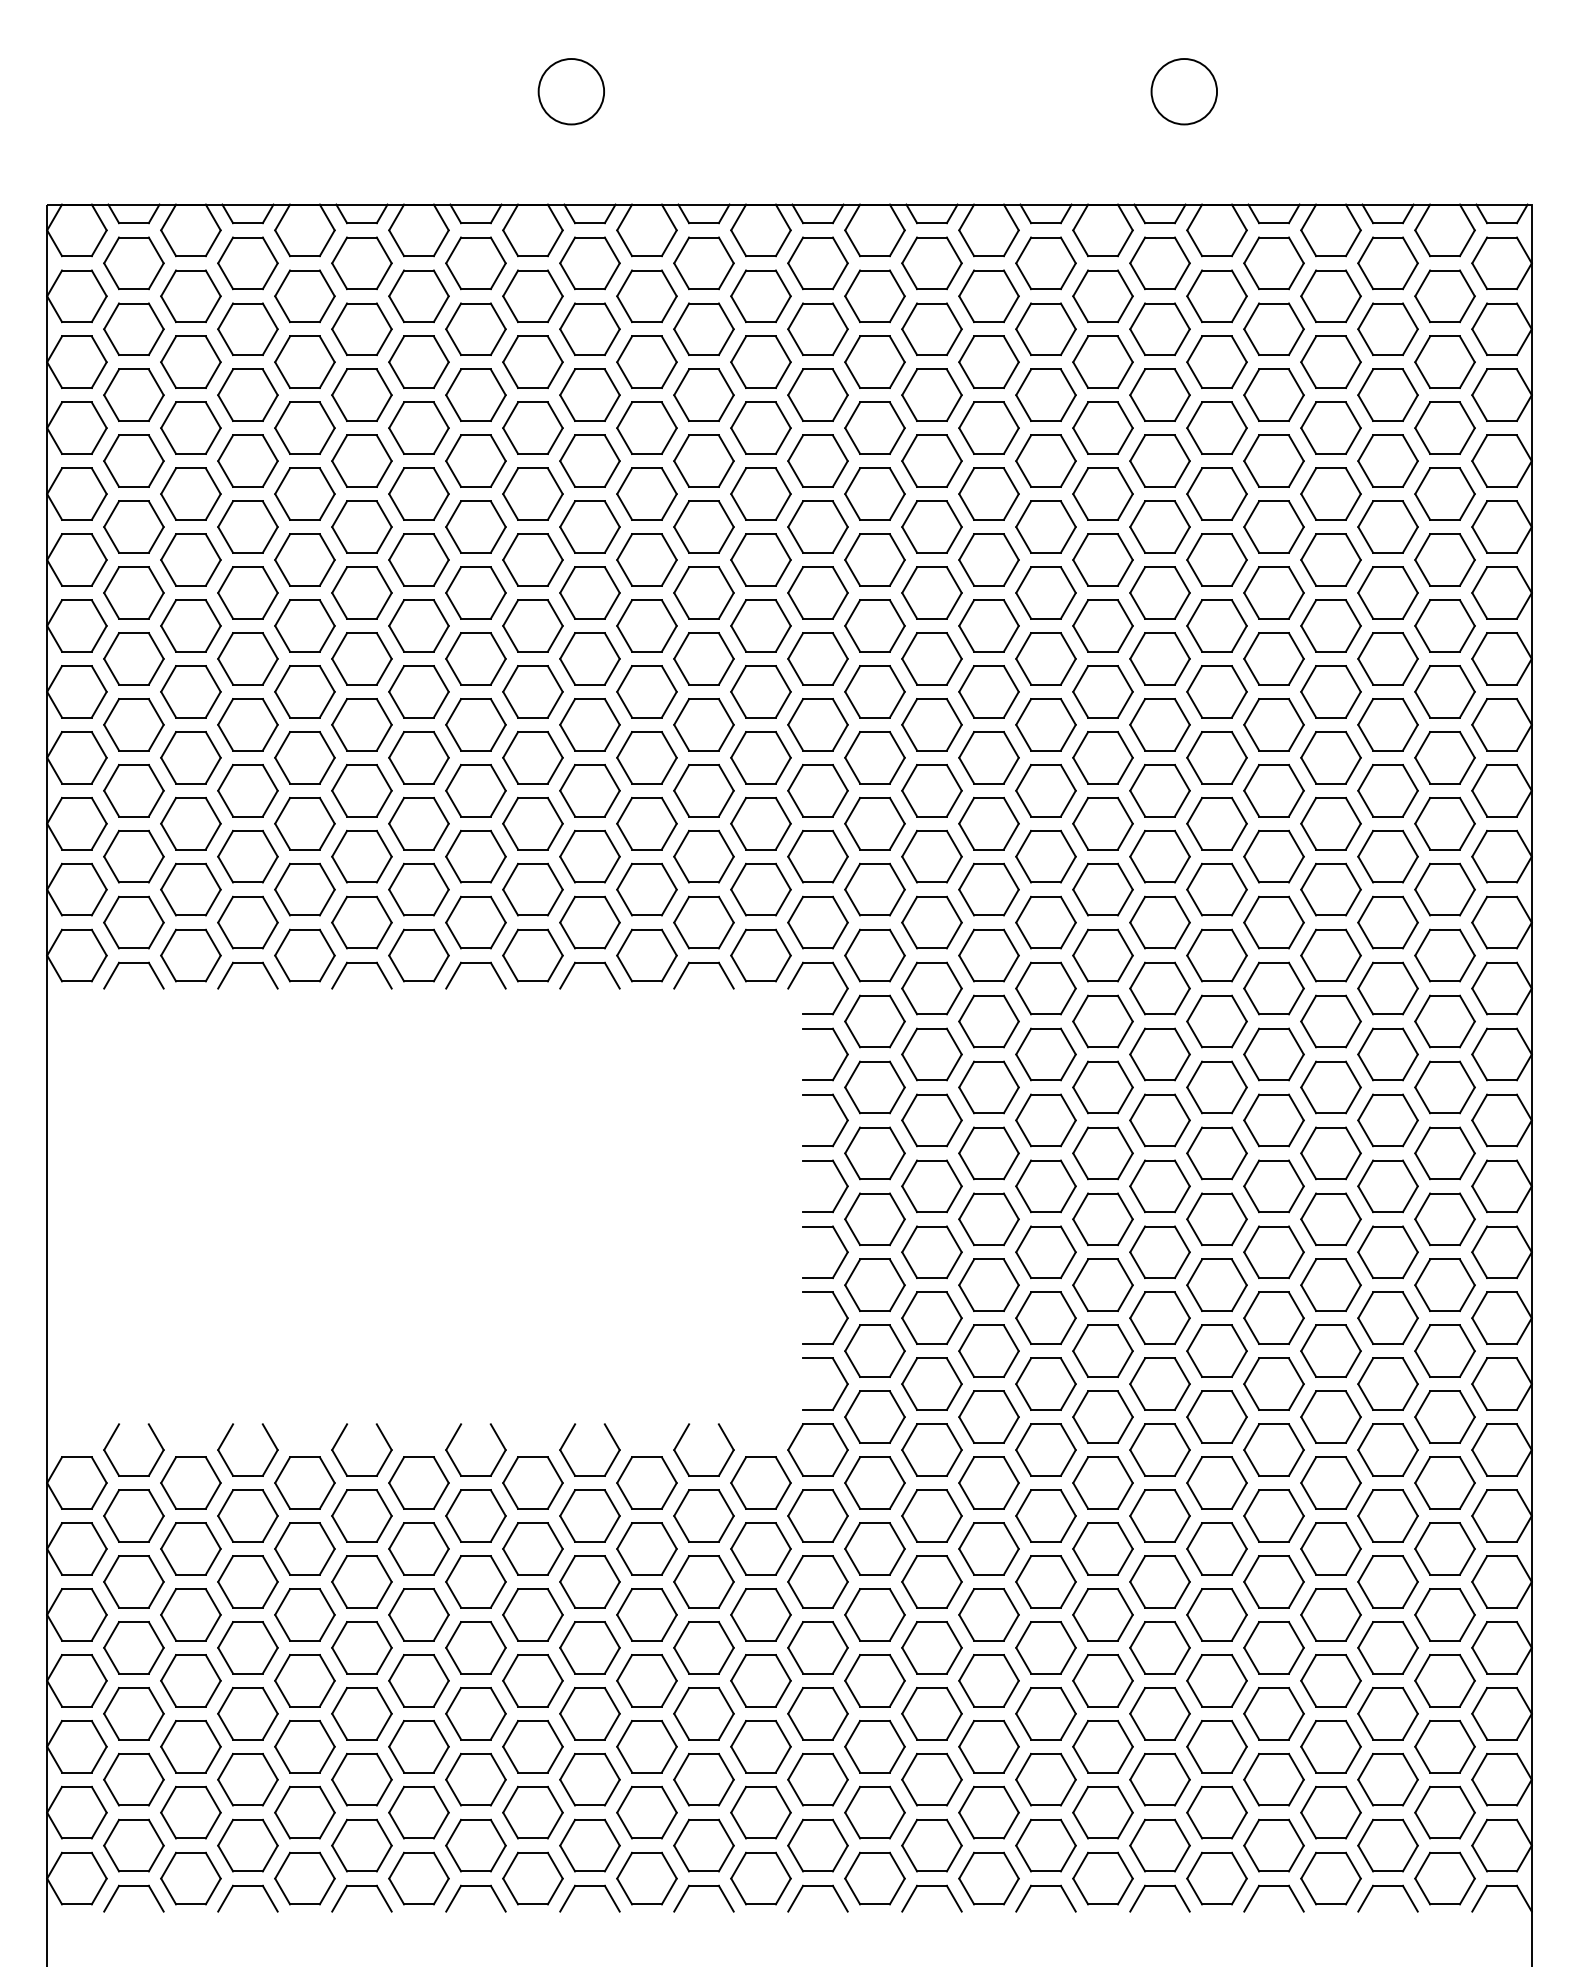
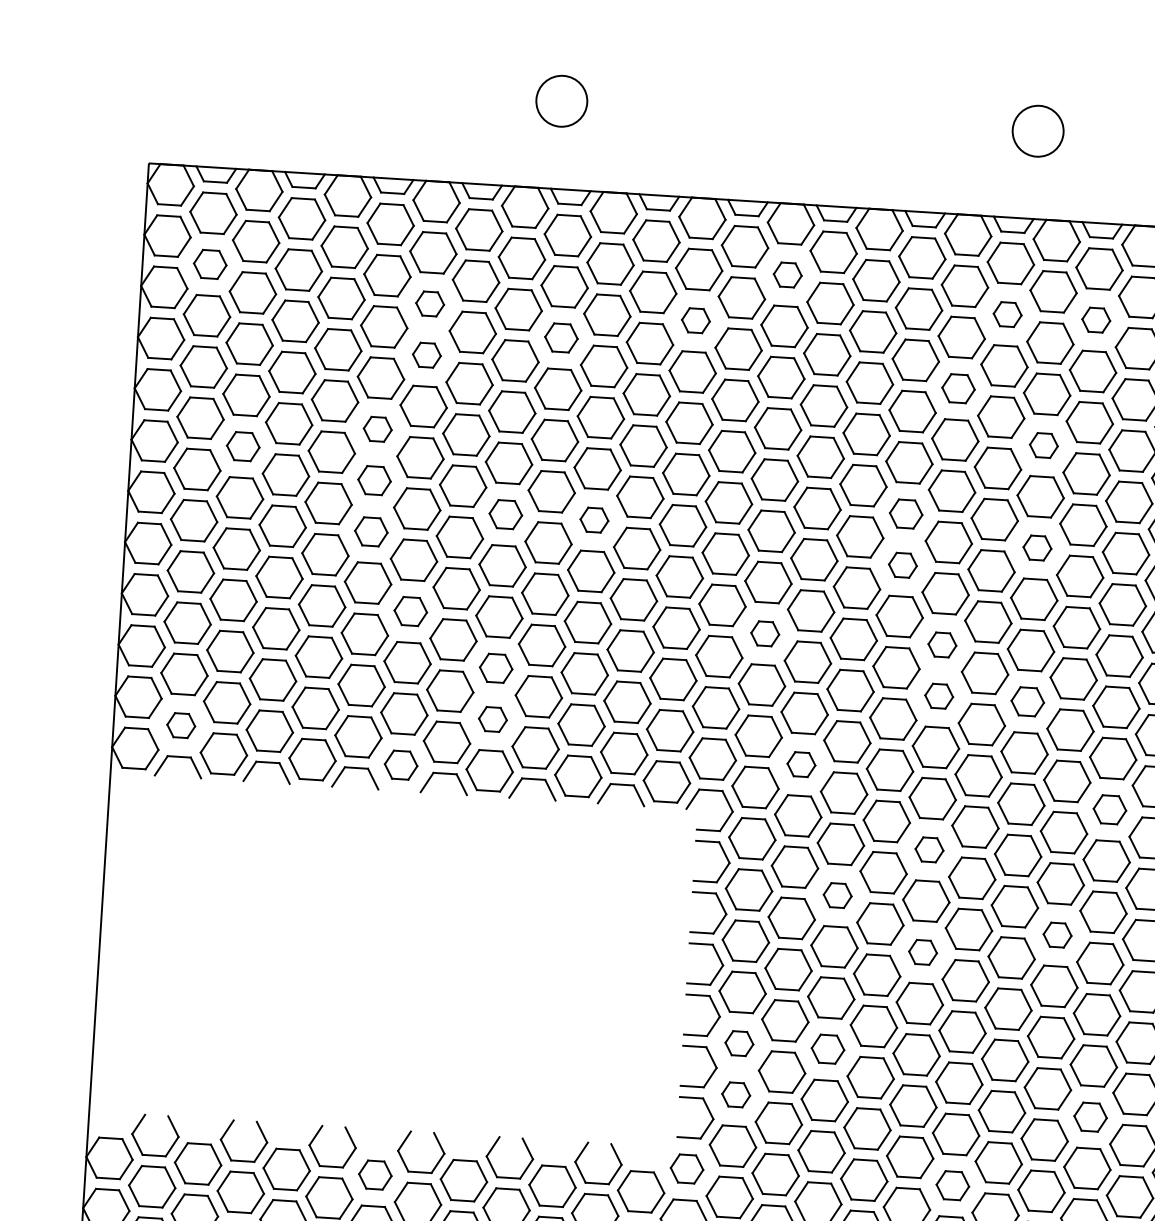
part: (874, 295) -> (787, 274), size x0.6
part: (133, 328) -> (209, 263), size x0.7
part: (1159, 328) -> (1007, 314), size x0.6
part: (1273, 328) -> (1095, 319), size x0.6
part: (418, 361) -> (429, 303), size x0.6
part: (760, 361) -> (695, 320), size x0.6
part: (589, 394) -> (561, 337), size x0.7
part: (418, 427) -> (426, 354), size x0.6
part: (1102, 427) -> (958, 388), size x0.7
part: (1216, 493) -> (1043, 445), size x0.6
part: (361, 526) -> (377, 428), size x0.6
part: (190, 559) -> (242, 446), size x0.7
part: (361, 592) -> (374, 480), size x0.7
part: (1045, 592) -> (905, 513), size x0.7
part: (532, 625) -> (505, 514), size x0.7
part: (646, 625) -> (594, 519), size x0.6
part: (1216, 625) -> (1037, 547), size x0.6
part: (361, 658) -> (370, 531), size x0.7
part: (1045, 658) -> (902, 564), size x0.6
part: (418, 757) -> (410, 611), size x0.7
part: (874, 757) -> (764, 633), size x0.6
part: (1102, 757) -> (942, 644), size x0.6
part: (532, 823) -> (495, 668), size x0.7
part: (1102, 823) -> (938, 695), size x0.6
part: (1216, 823) -> (1027, 701), size x0.7
part: (532, 889) -> (492, 719), size x0.6
part: (133, 922) -> (180, 725), size x0.6
part: (931, 922) -> (801, 764), size x0.6
part: (418, 955) -> (400, 765), size x0.7
part: (1330, 955) -> (1109, 809), size x0.7
part: (1102, 1021) -> (929, 849), size x0.6
part: (988, 1087) -> (837, 895), size x0.6
part: (1273, 1120) -> (1057, 935), size x0.6
part: (1102, 1153) -> (922, 952), size x0.6
part: (874, 1284) -> (739, 1043), size x0.6
part: (988, 1284) -> (827, 1048), size x0.7
part: (874, 1350) -> (735, 1094), size x0.6
part: (1330, 1350) -> (1090, 1116), size x0.7
part: (817, 1449) -> (686, 1168), size x0.7
part: (1159, 1449) -> (952, 1185), size x0.7
part: (418, 1482) -> (375, 1174), size x0.7

